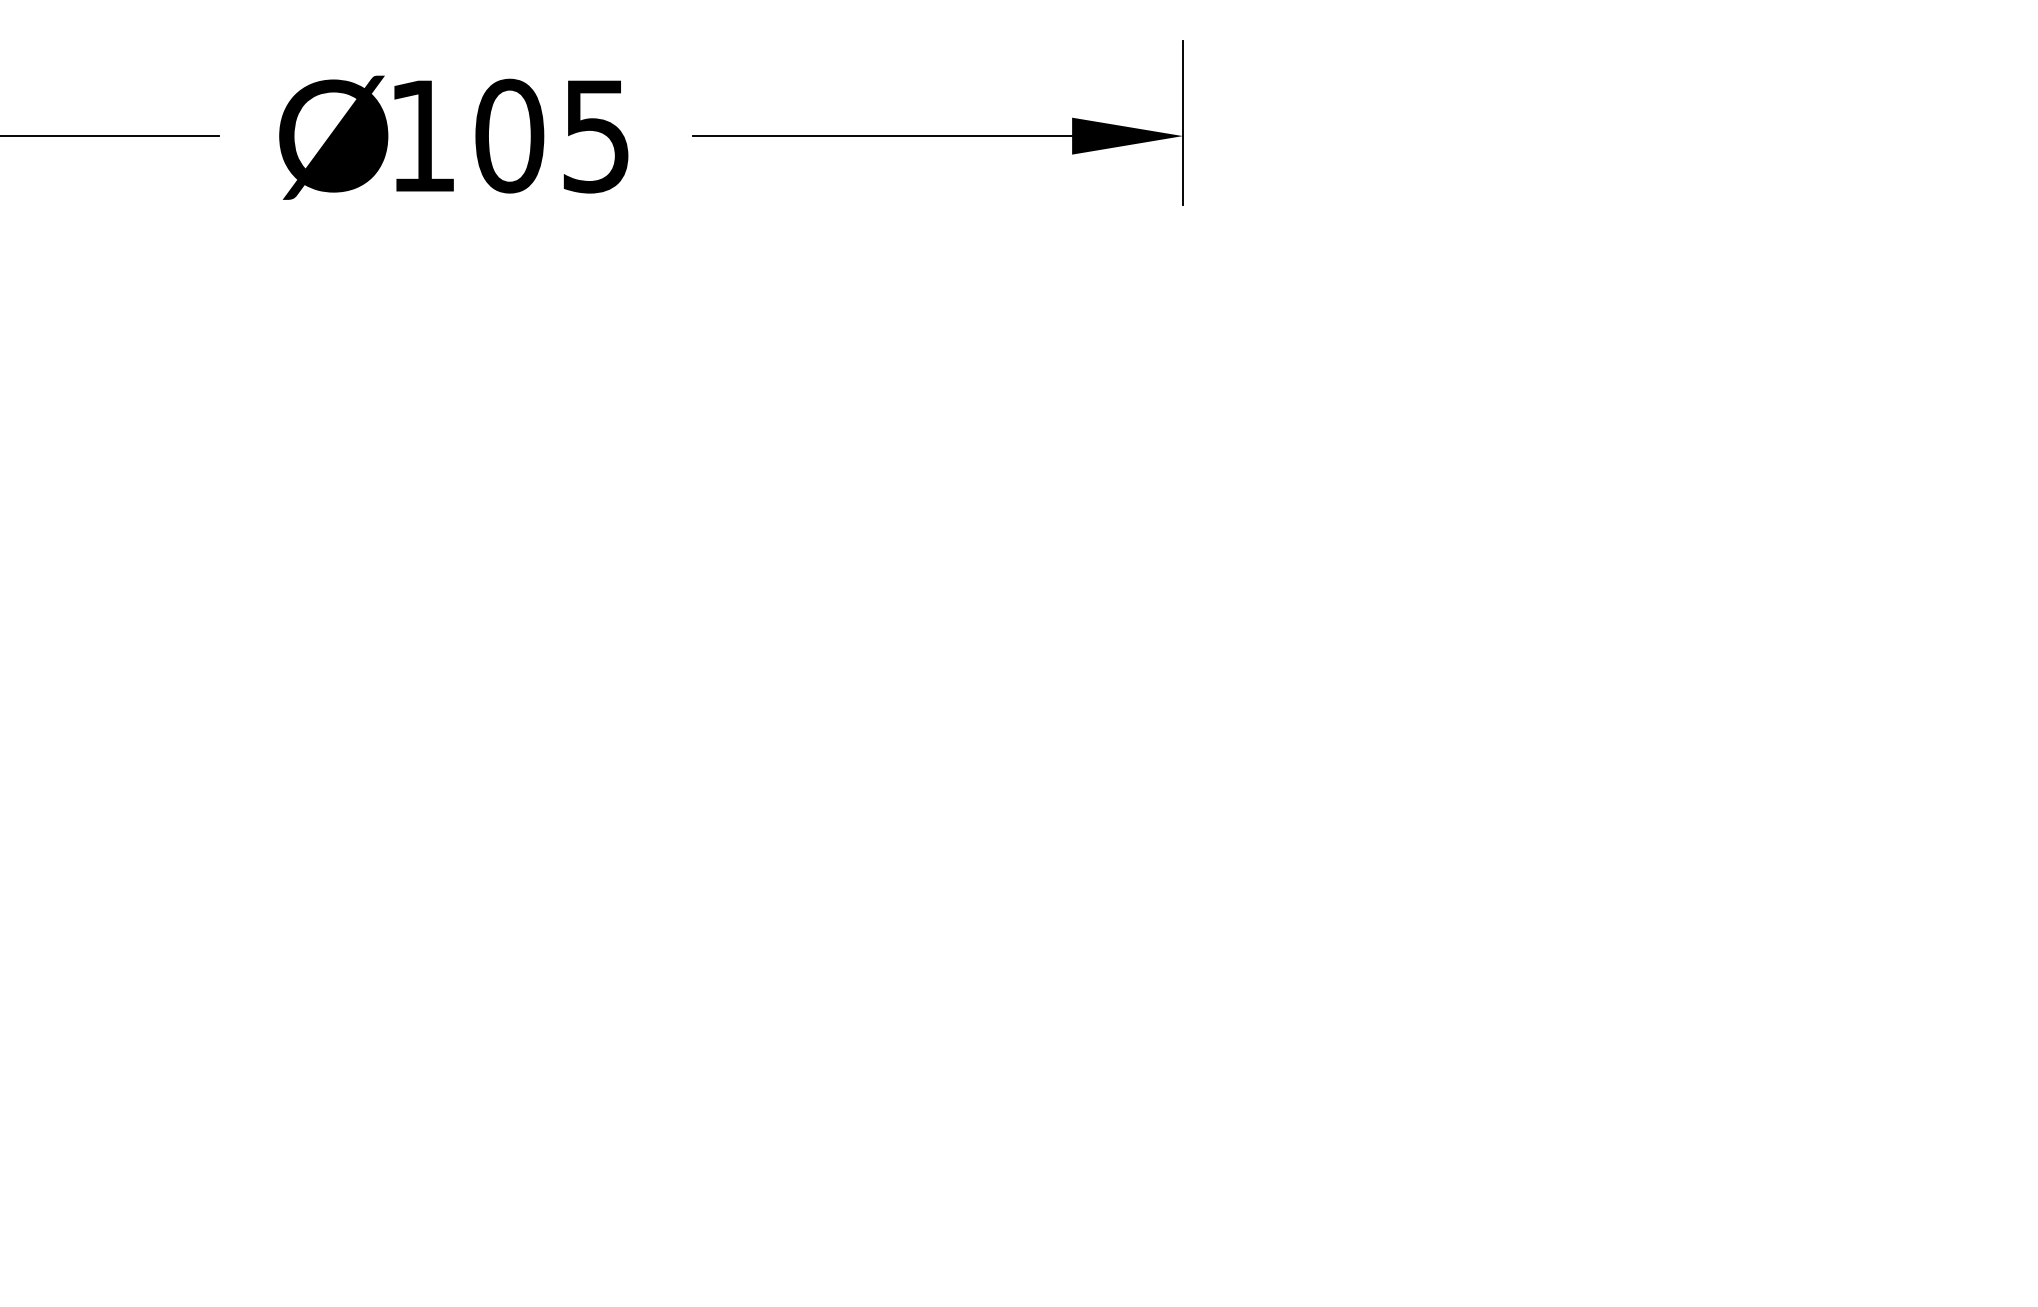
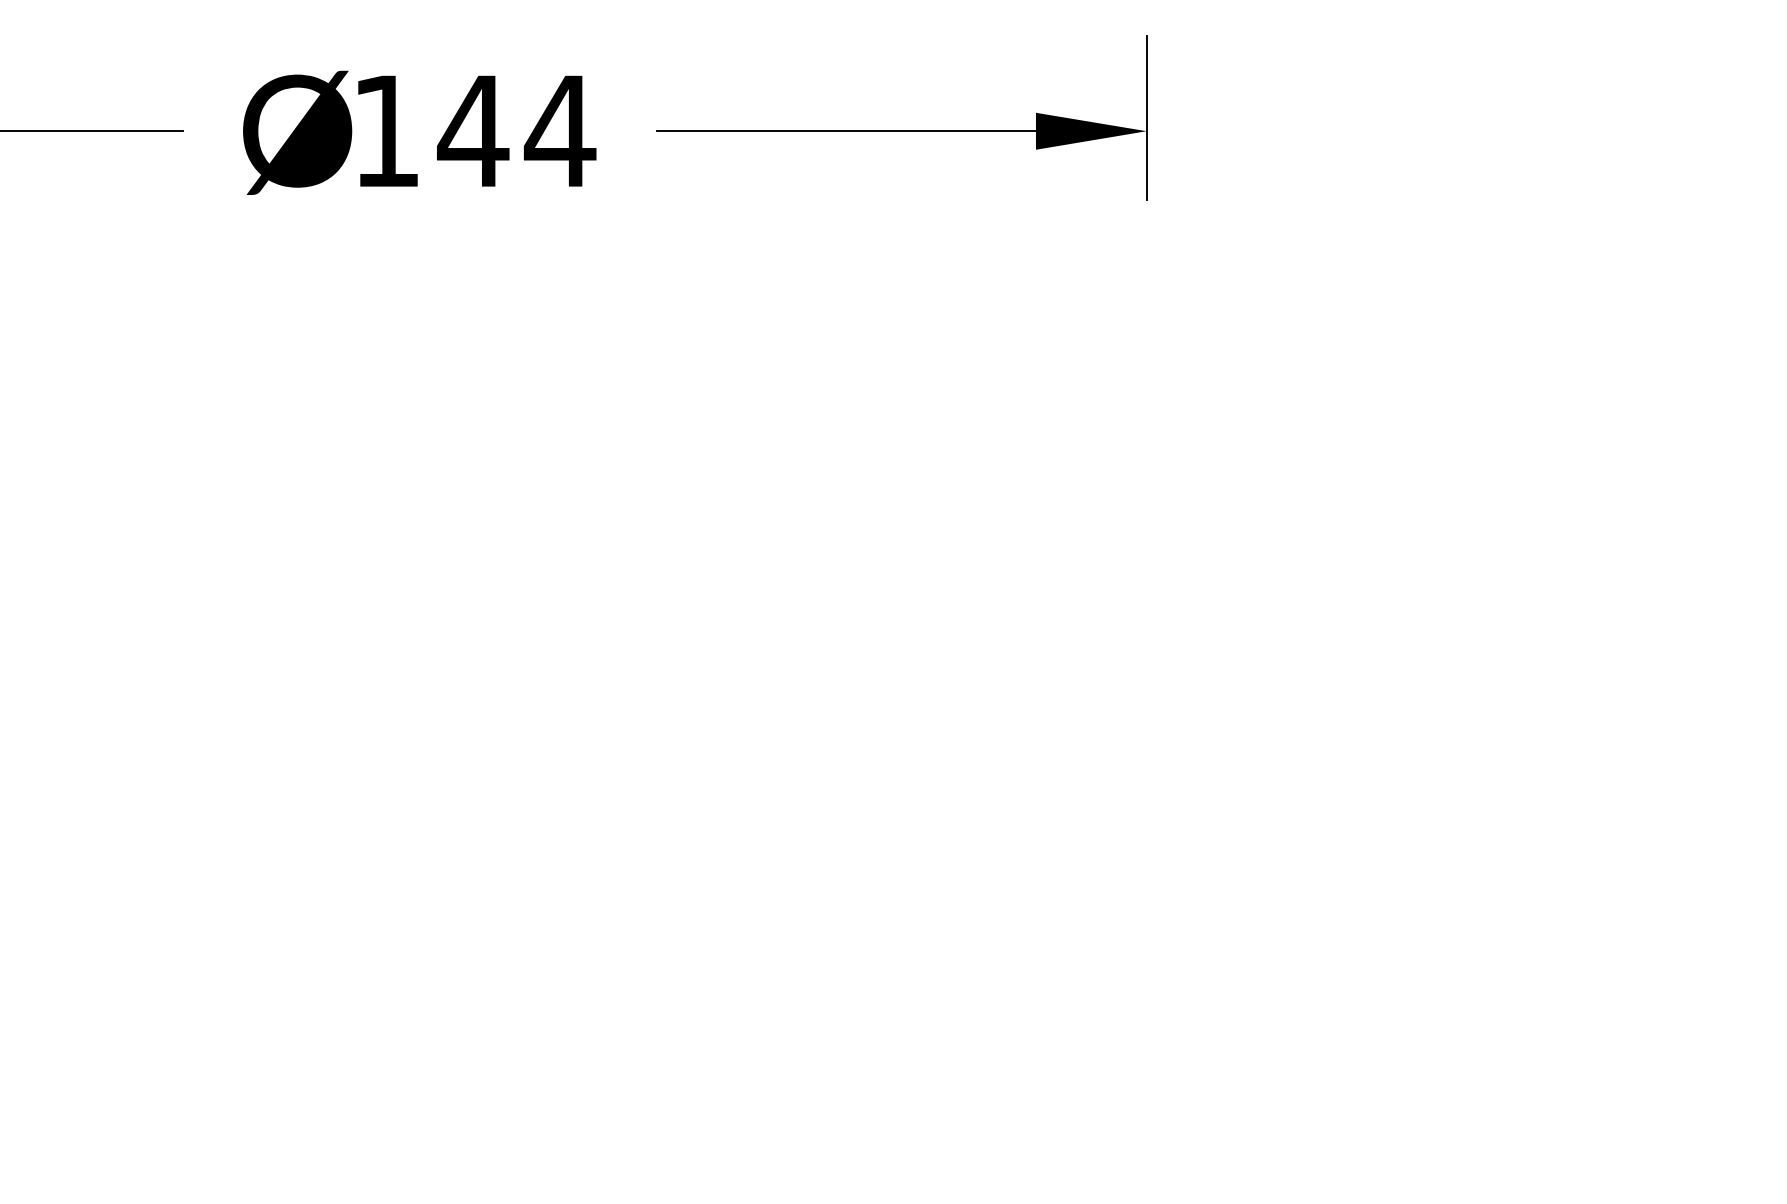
text: (552, 135) -> (516, 130), 105 -> 144

